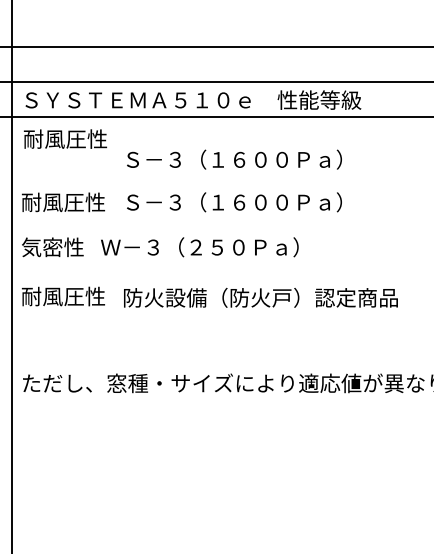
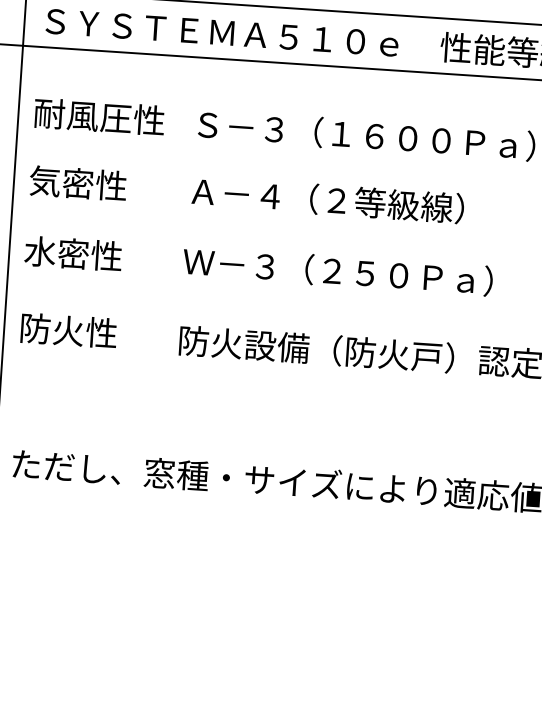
text: (65, 138) -> (99, 115), moved
text: (63, 202) -> (94, 184), 耐風圧性 -> 気密性
text: (233, 202) -> (360, 202), Ｓ－３（１６００Ｐａ） -> Ａ－４（２等級線）
text: (31, 247) -> (40, 251), 気密性 -> 水密性
text: (199, 247) -> (337, 271), moved
text: (63, 296) -> (85, 331), 耐風圧性 -> 防火性

